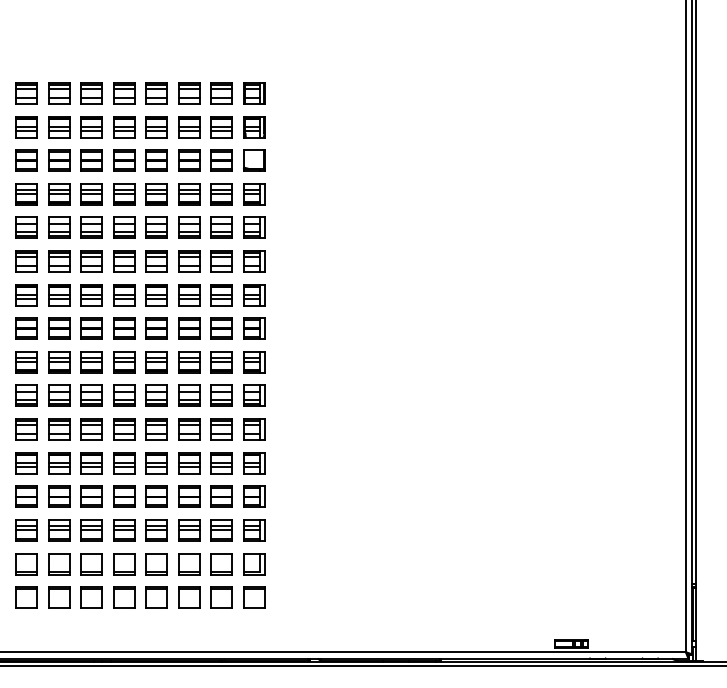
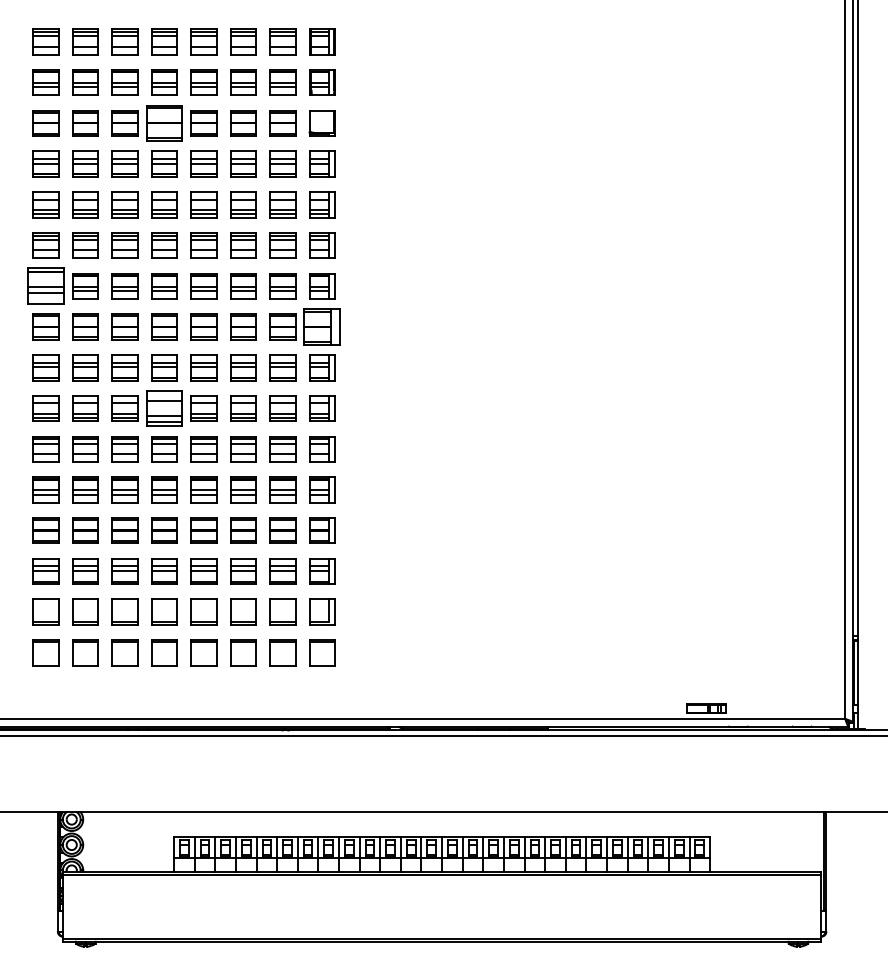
part: (124, 160) -> (164, 123), size x1.4
part: (25, 295) -> (45, 286), size x1.4
part: (254, 328) -> (322, 326), size x1.4
part: (124, 395) -> (164, 408), size x1.4

